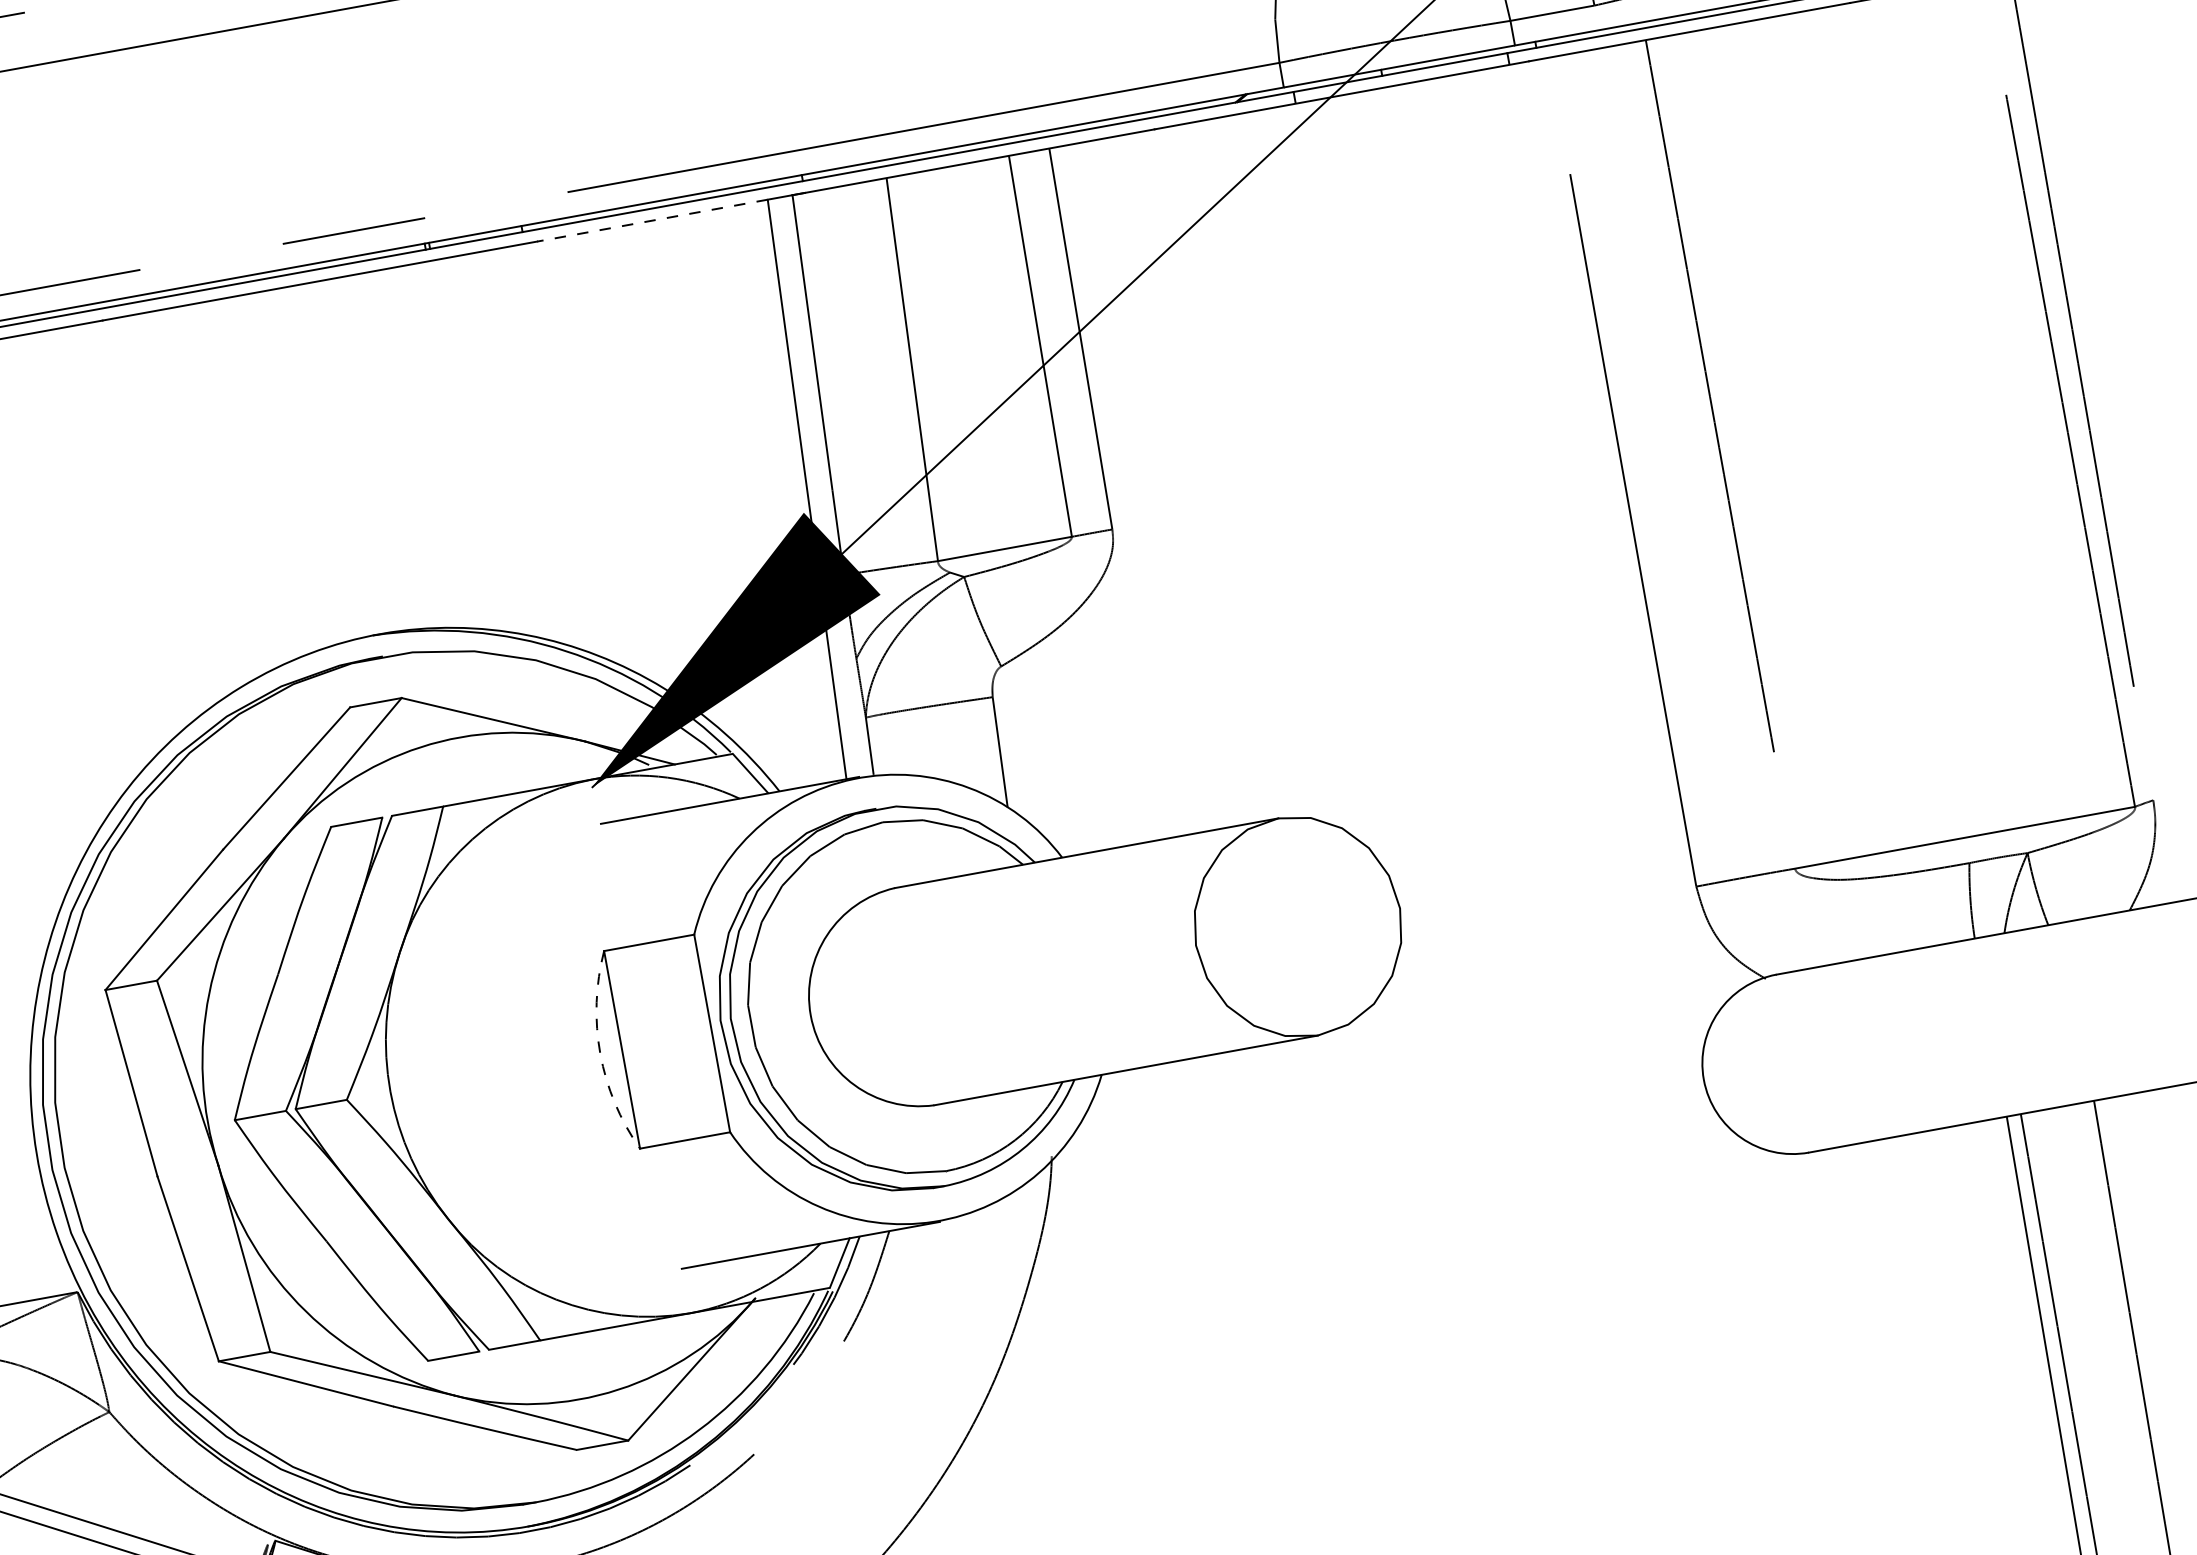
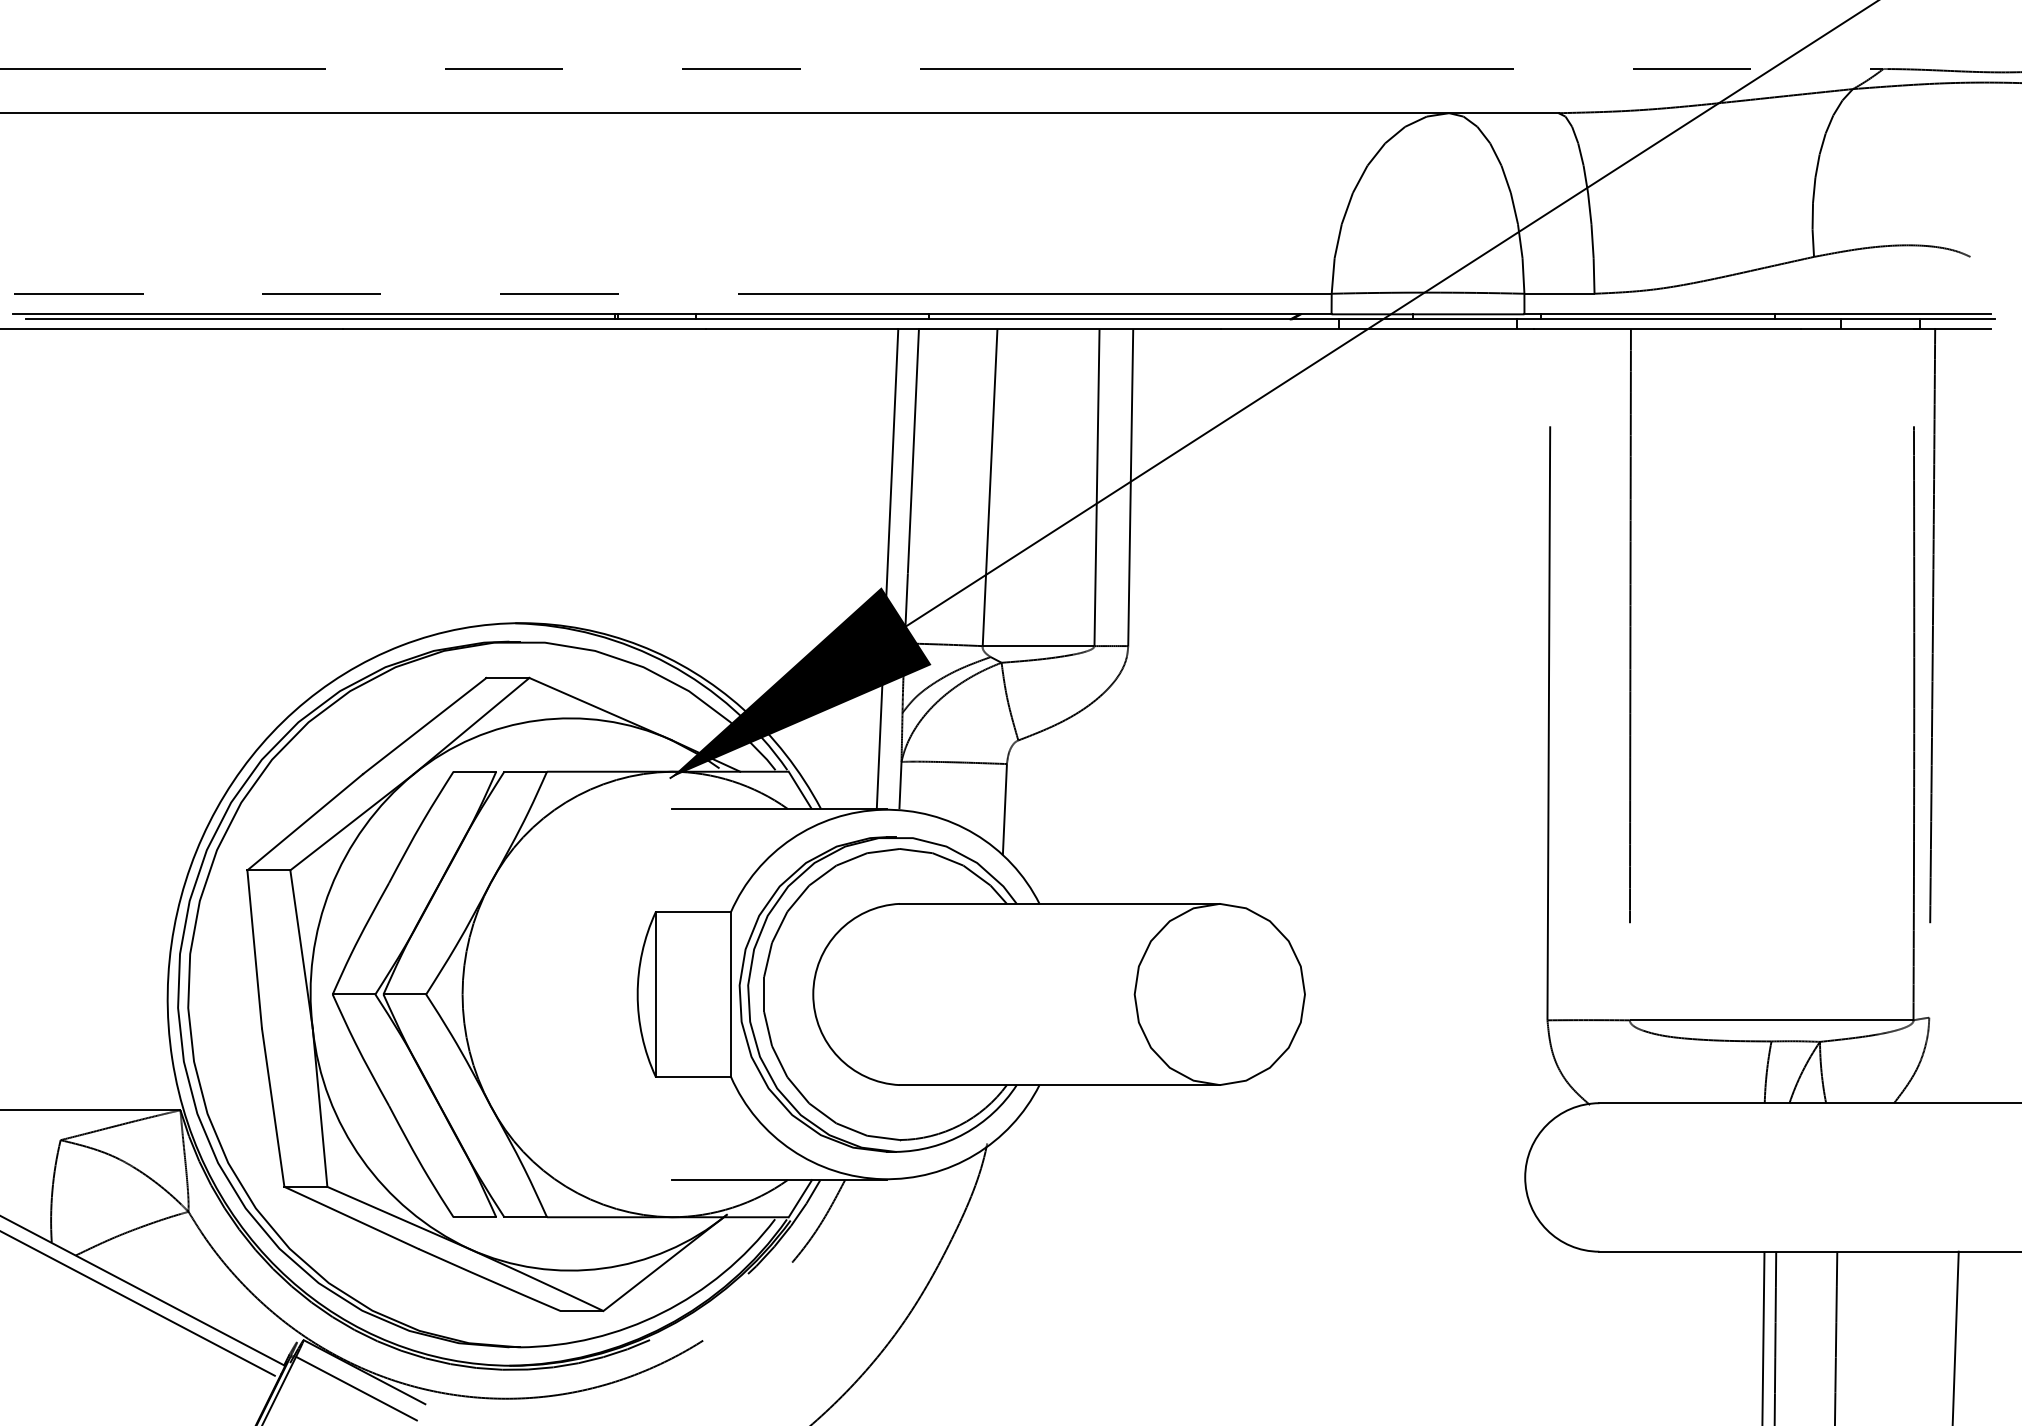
line: (651, 221) -> (801, 329), dashed -> solid
arc: (600, 1053) -> (637, 994), dashed -> solid

